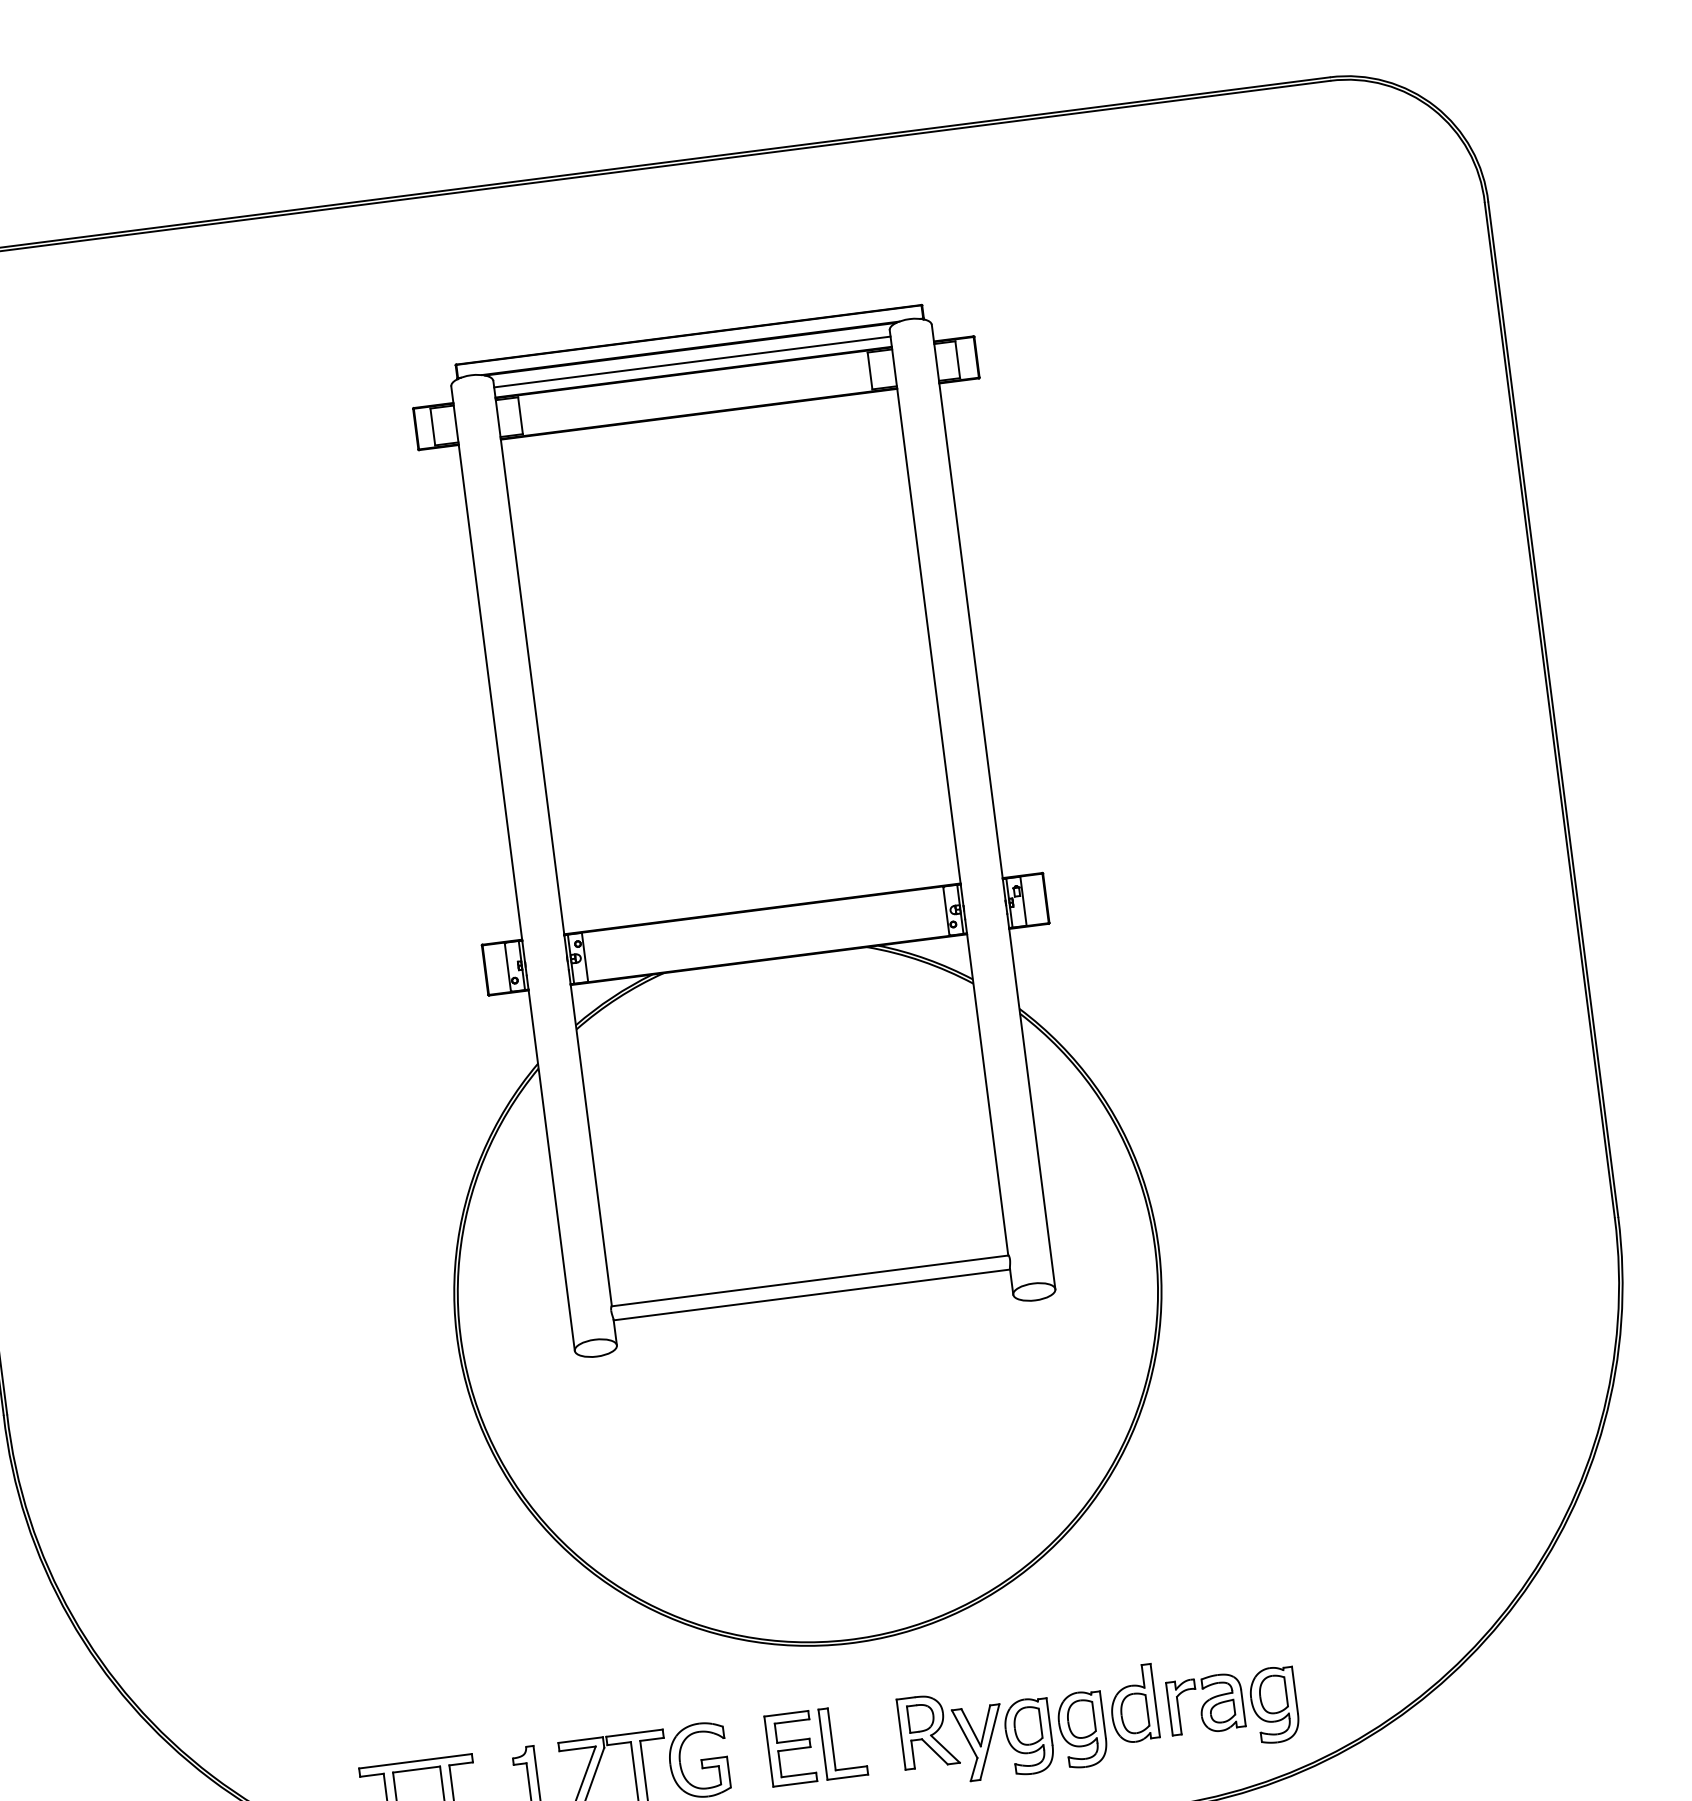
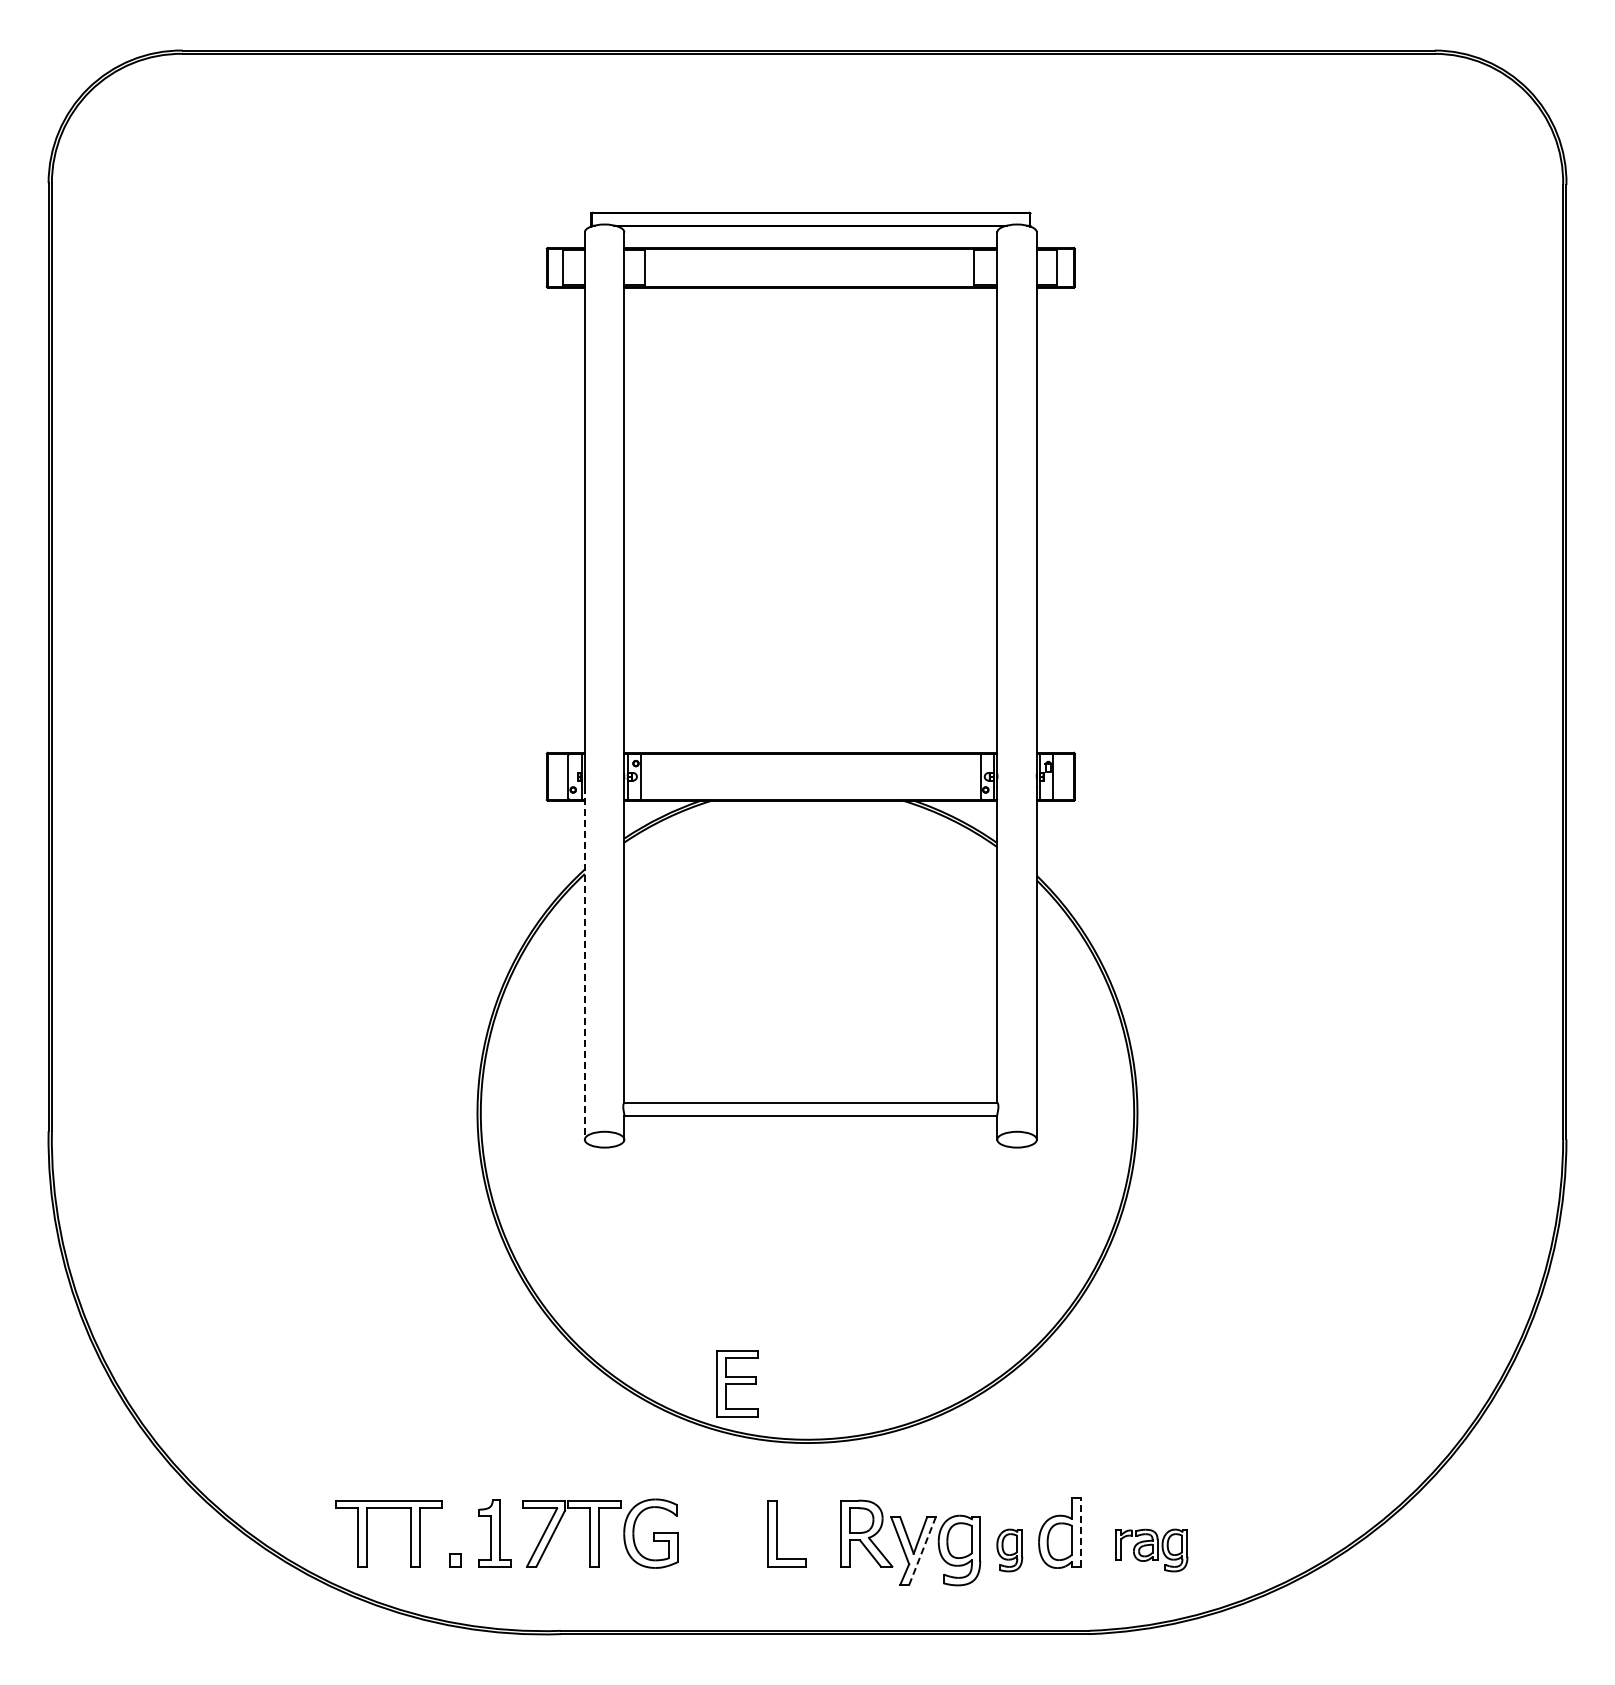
line: (692, 362) -> (810, 238), removed
line: (550, 1163) -> (584, 963), solid -> dashed
line: (1155, 1699) -> (1080, 1531), solid -> dashed
part: (1233, 1710) -> (1151, 1550), size x0.6
part: (1082, 1729) -> (1009, 1550), size x0.6
line: (989, 1741) -> (922, 1550), solid -> dashed
part: (790, 1748) -> (737, 1383), moved

